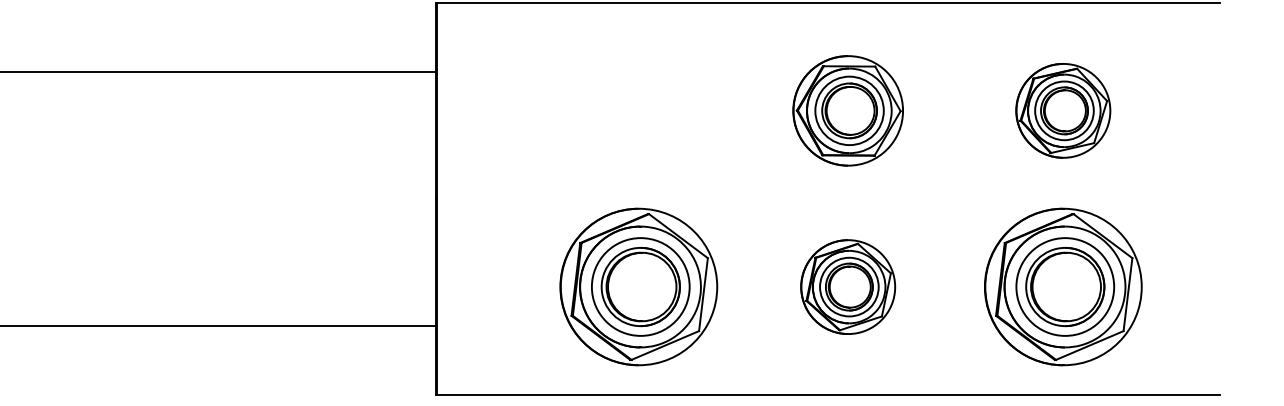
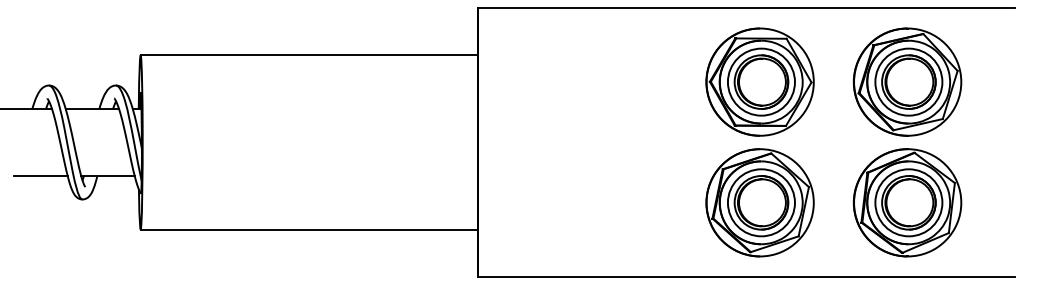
part: (847, 110) -> (759, 81), size x1.43
part: (1063, 110) -> (907, 81), size x1.67
part: (638, 286) -> (616, 202), removed
part: (847, 286) -> (759, 202), size x1.67

